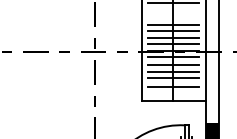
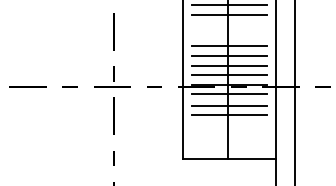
line: (173, 78) -> (229, 125), removed
line: (173, 87) -> (229, 138), removed

